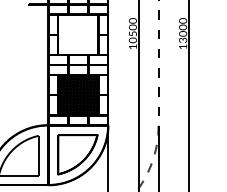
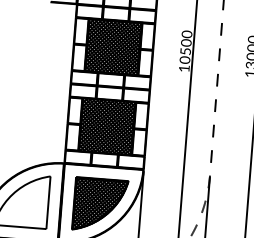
hatch: (78, 34) -> (113, 46), added
hatch: (77, 154) -> (99, 205), added

